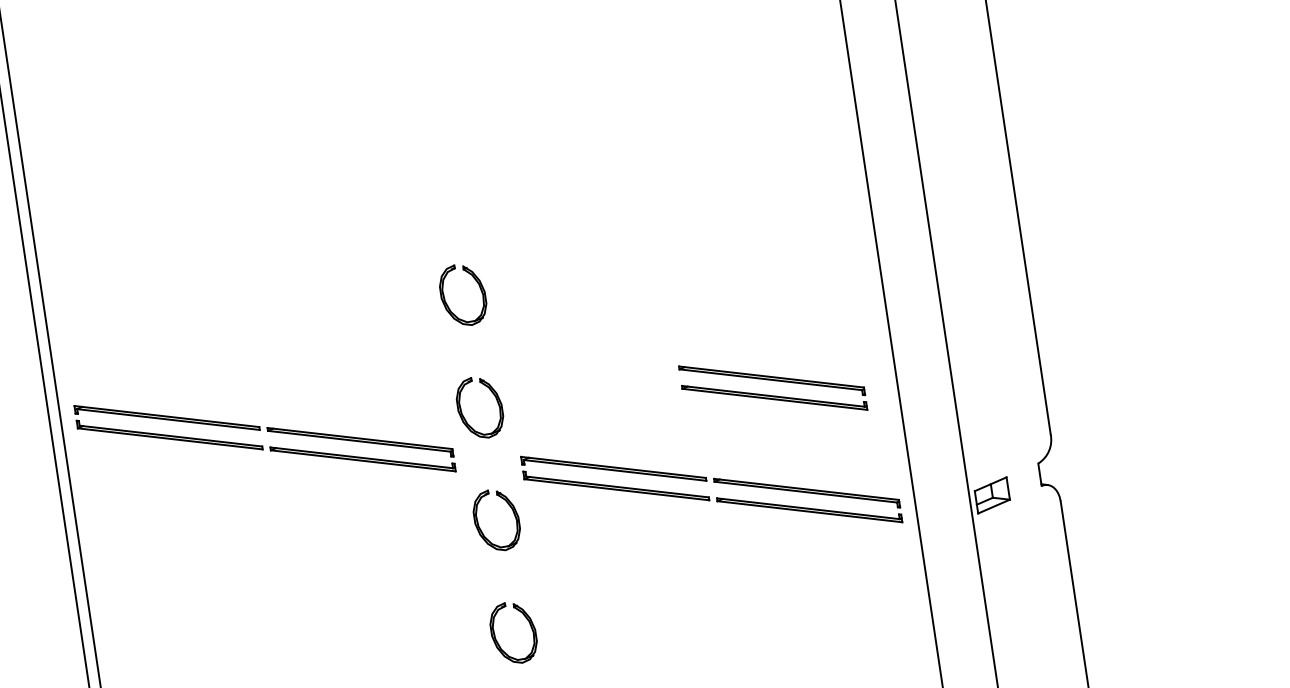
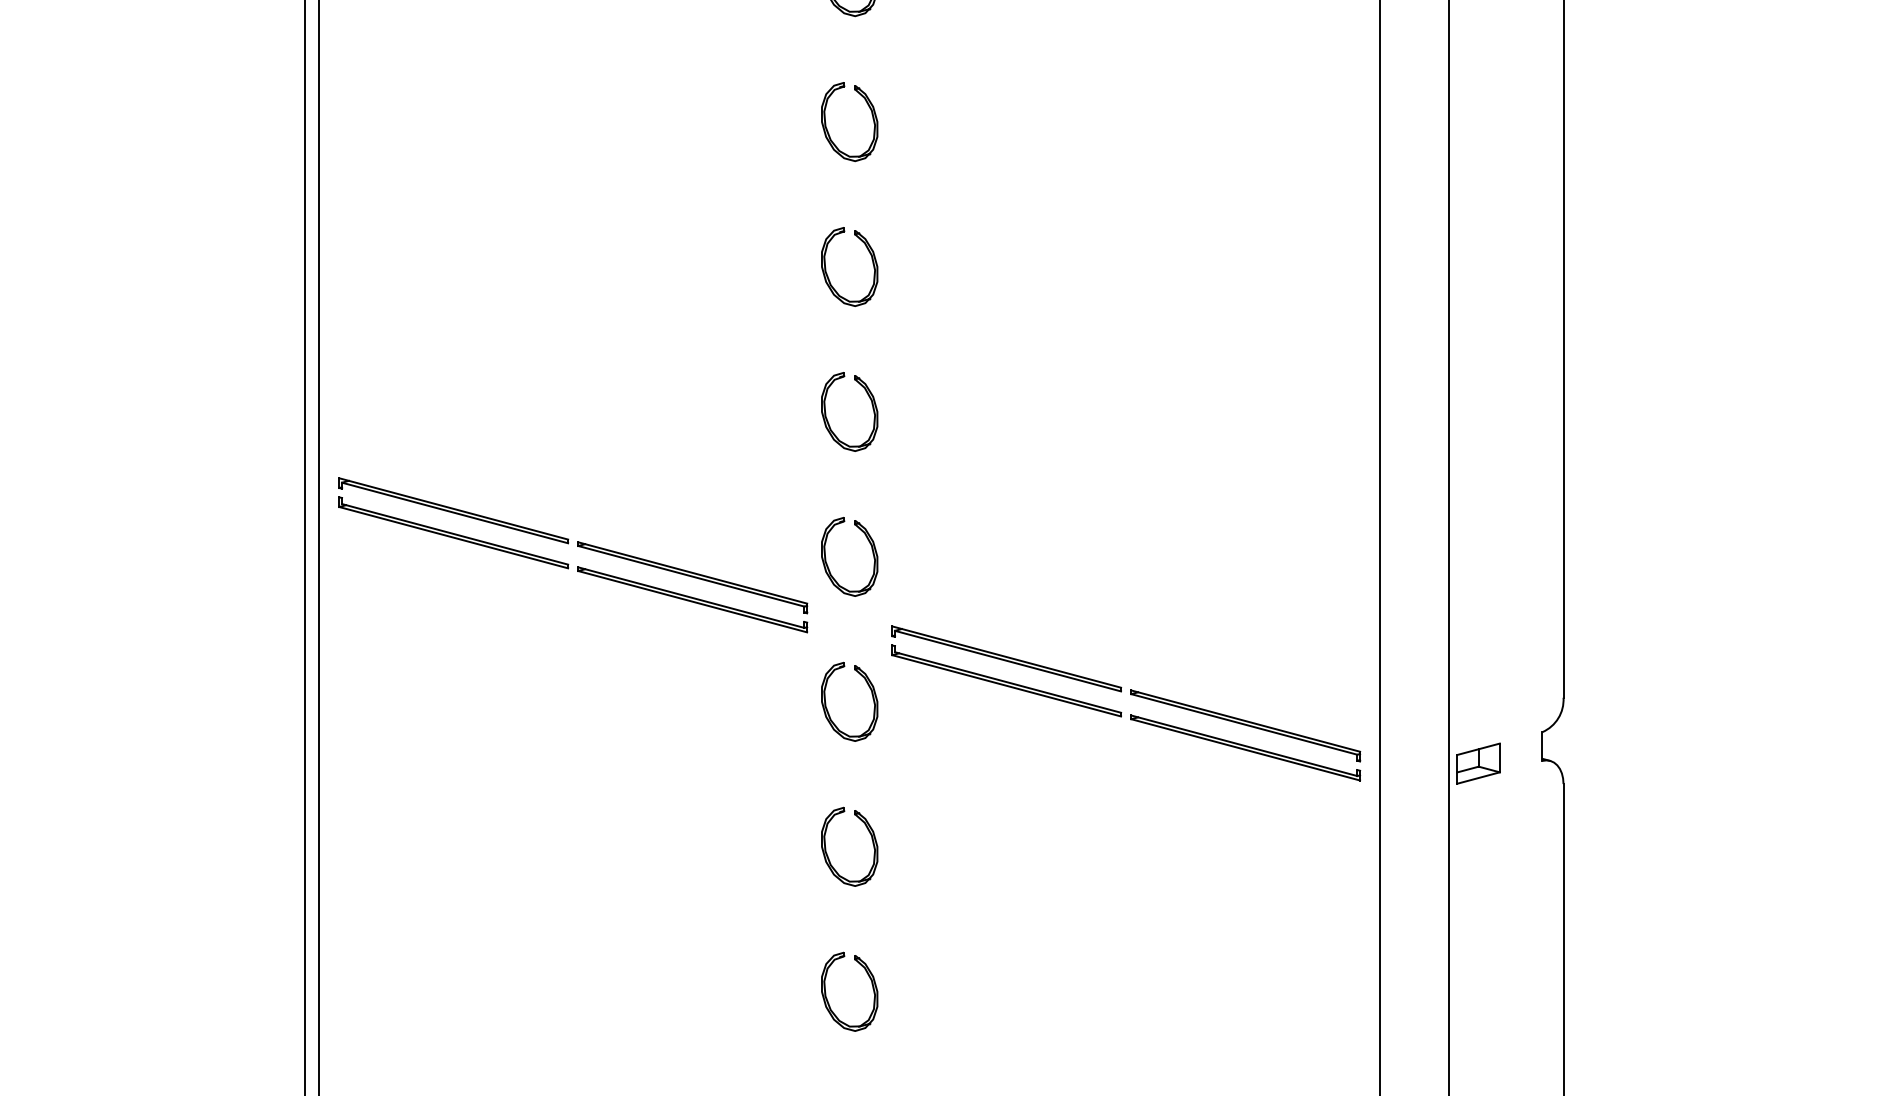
part: (413, 77) -> (827, 128), added
part: (462, 174) -> (871, 259), added
part: (770, 395) -> (1218, 595), removed

